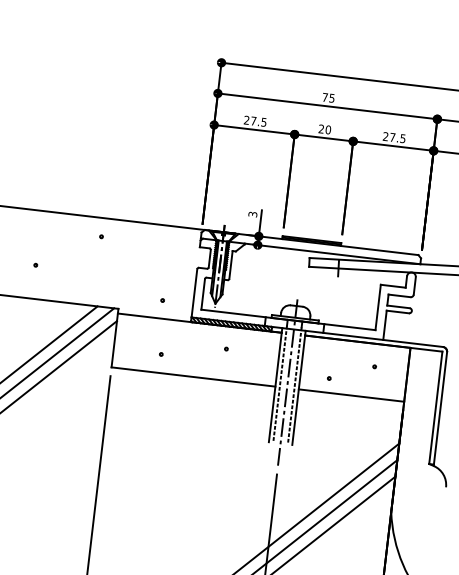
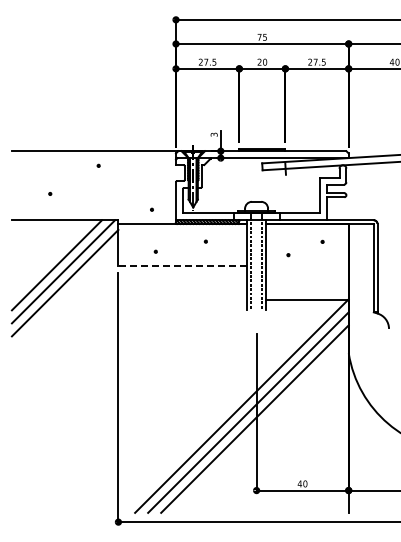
line: (192, 377) -> (182, 266), solid -> dashed
line: (287, 381) -> (256, 261), removed
line: (350, 395) -> (306, 300), moved

